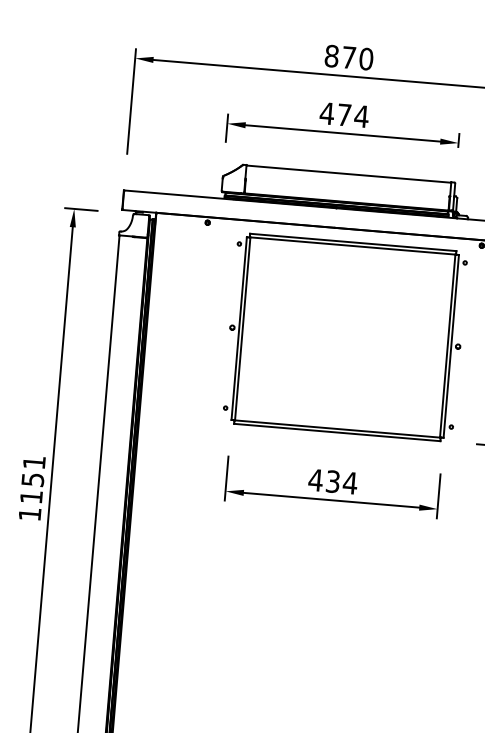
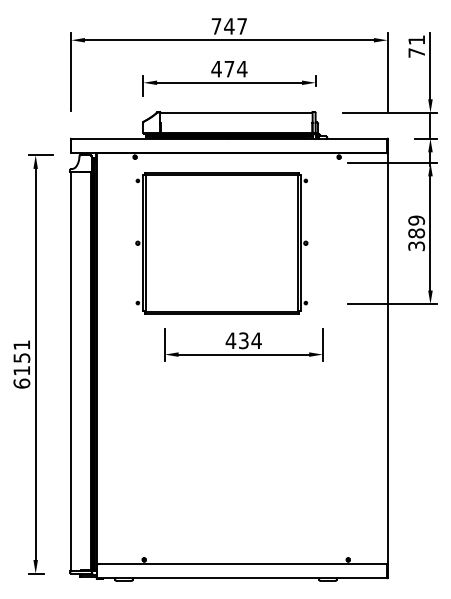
text: (349, 57) -> (229, 26), 870 -> 747
part: (344, 337) -> (221, 243), moved
text: (29, 514) -> (21, 383), 1151 -> 6151

